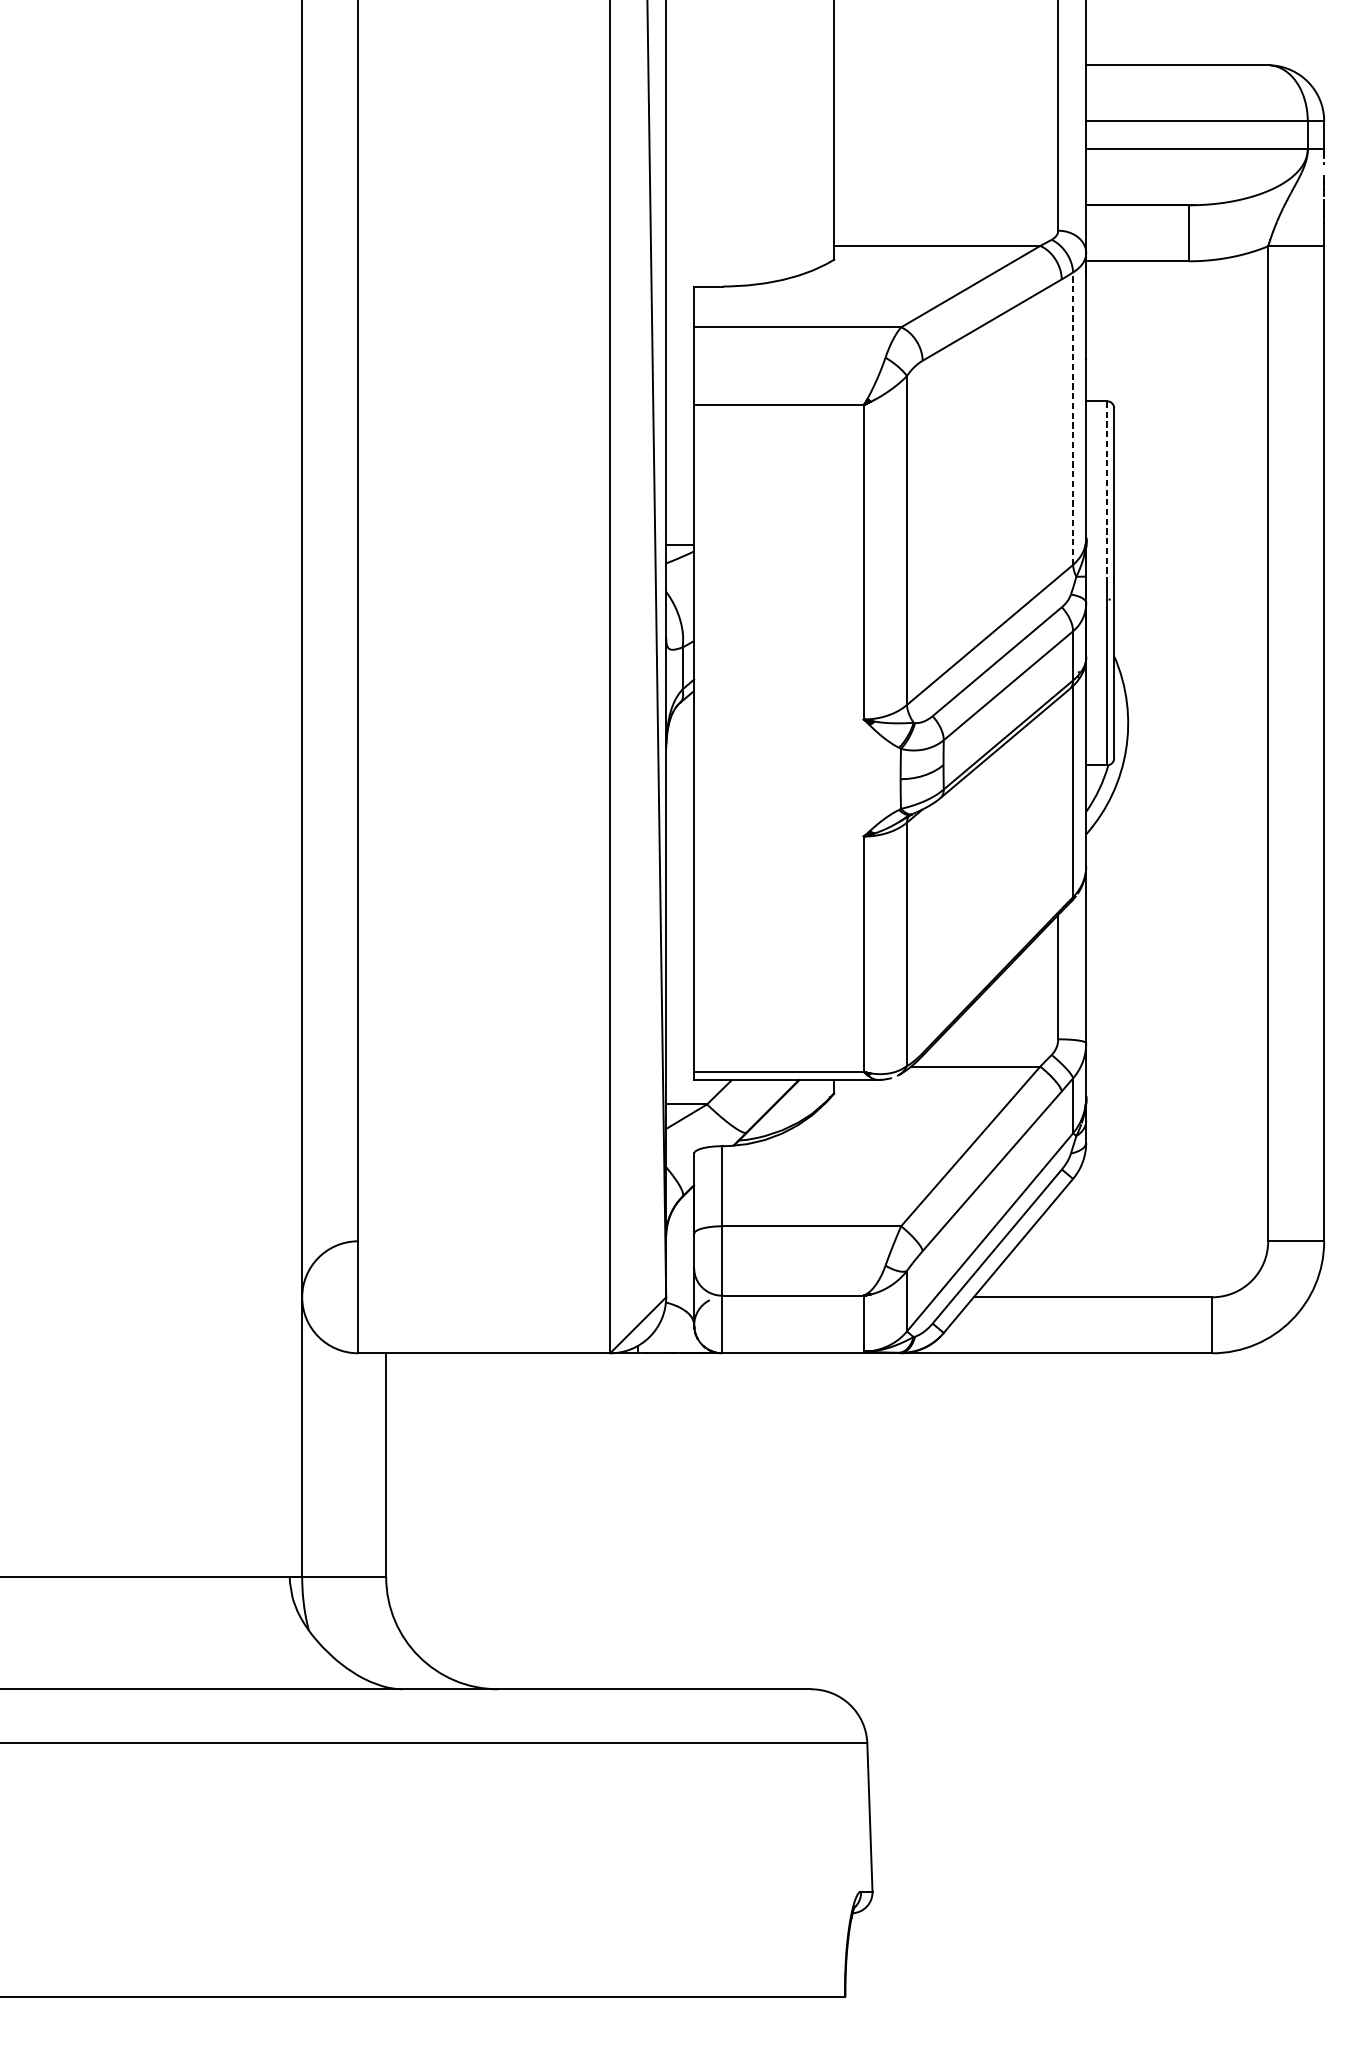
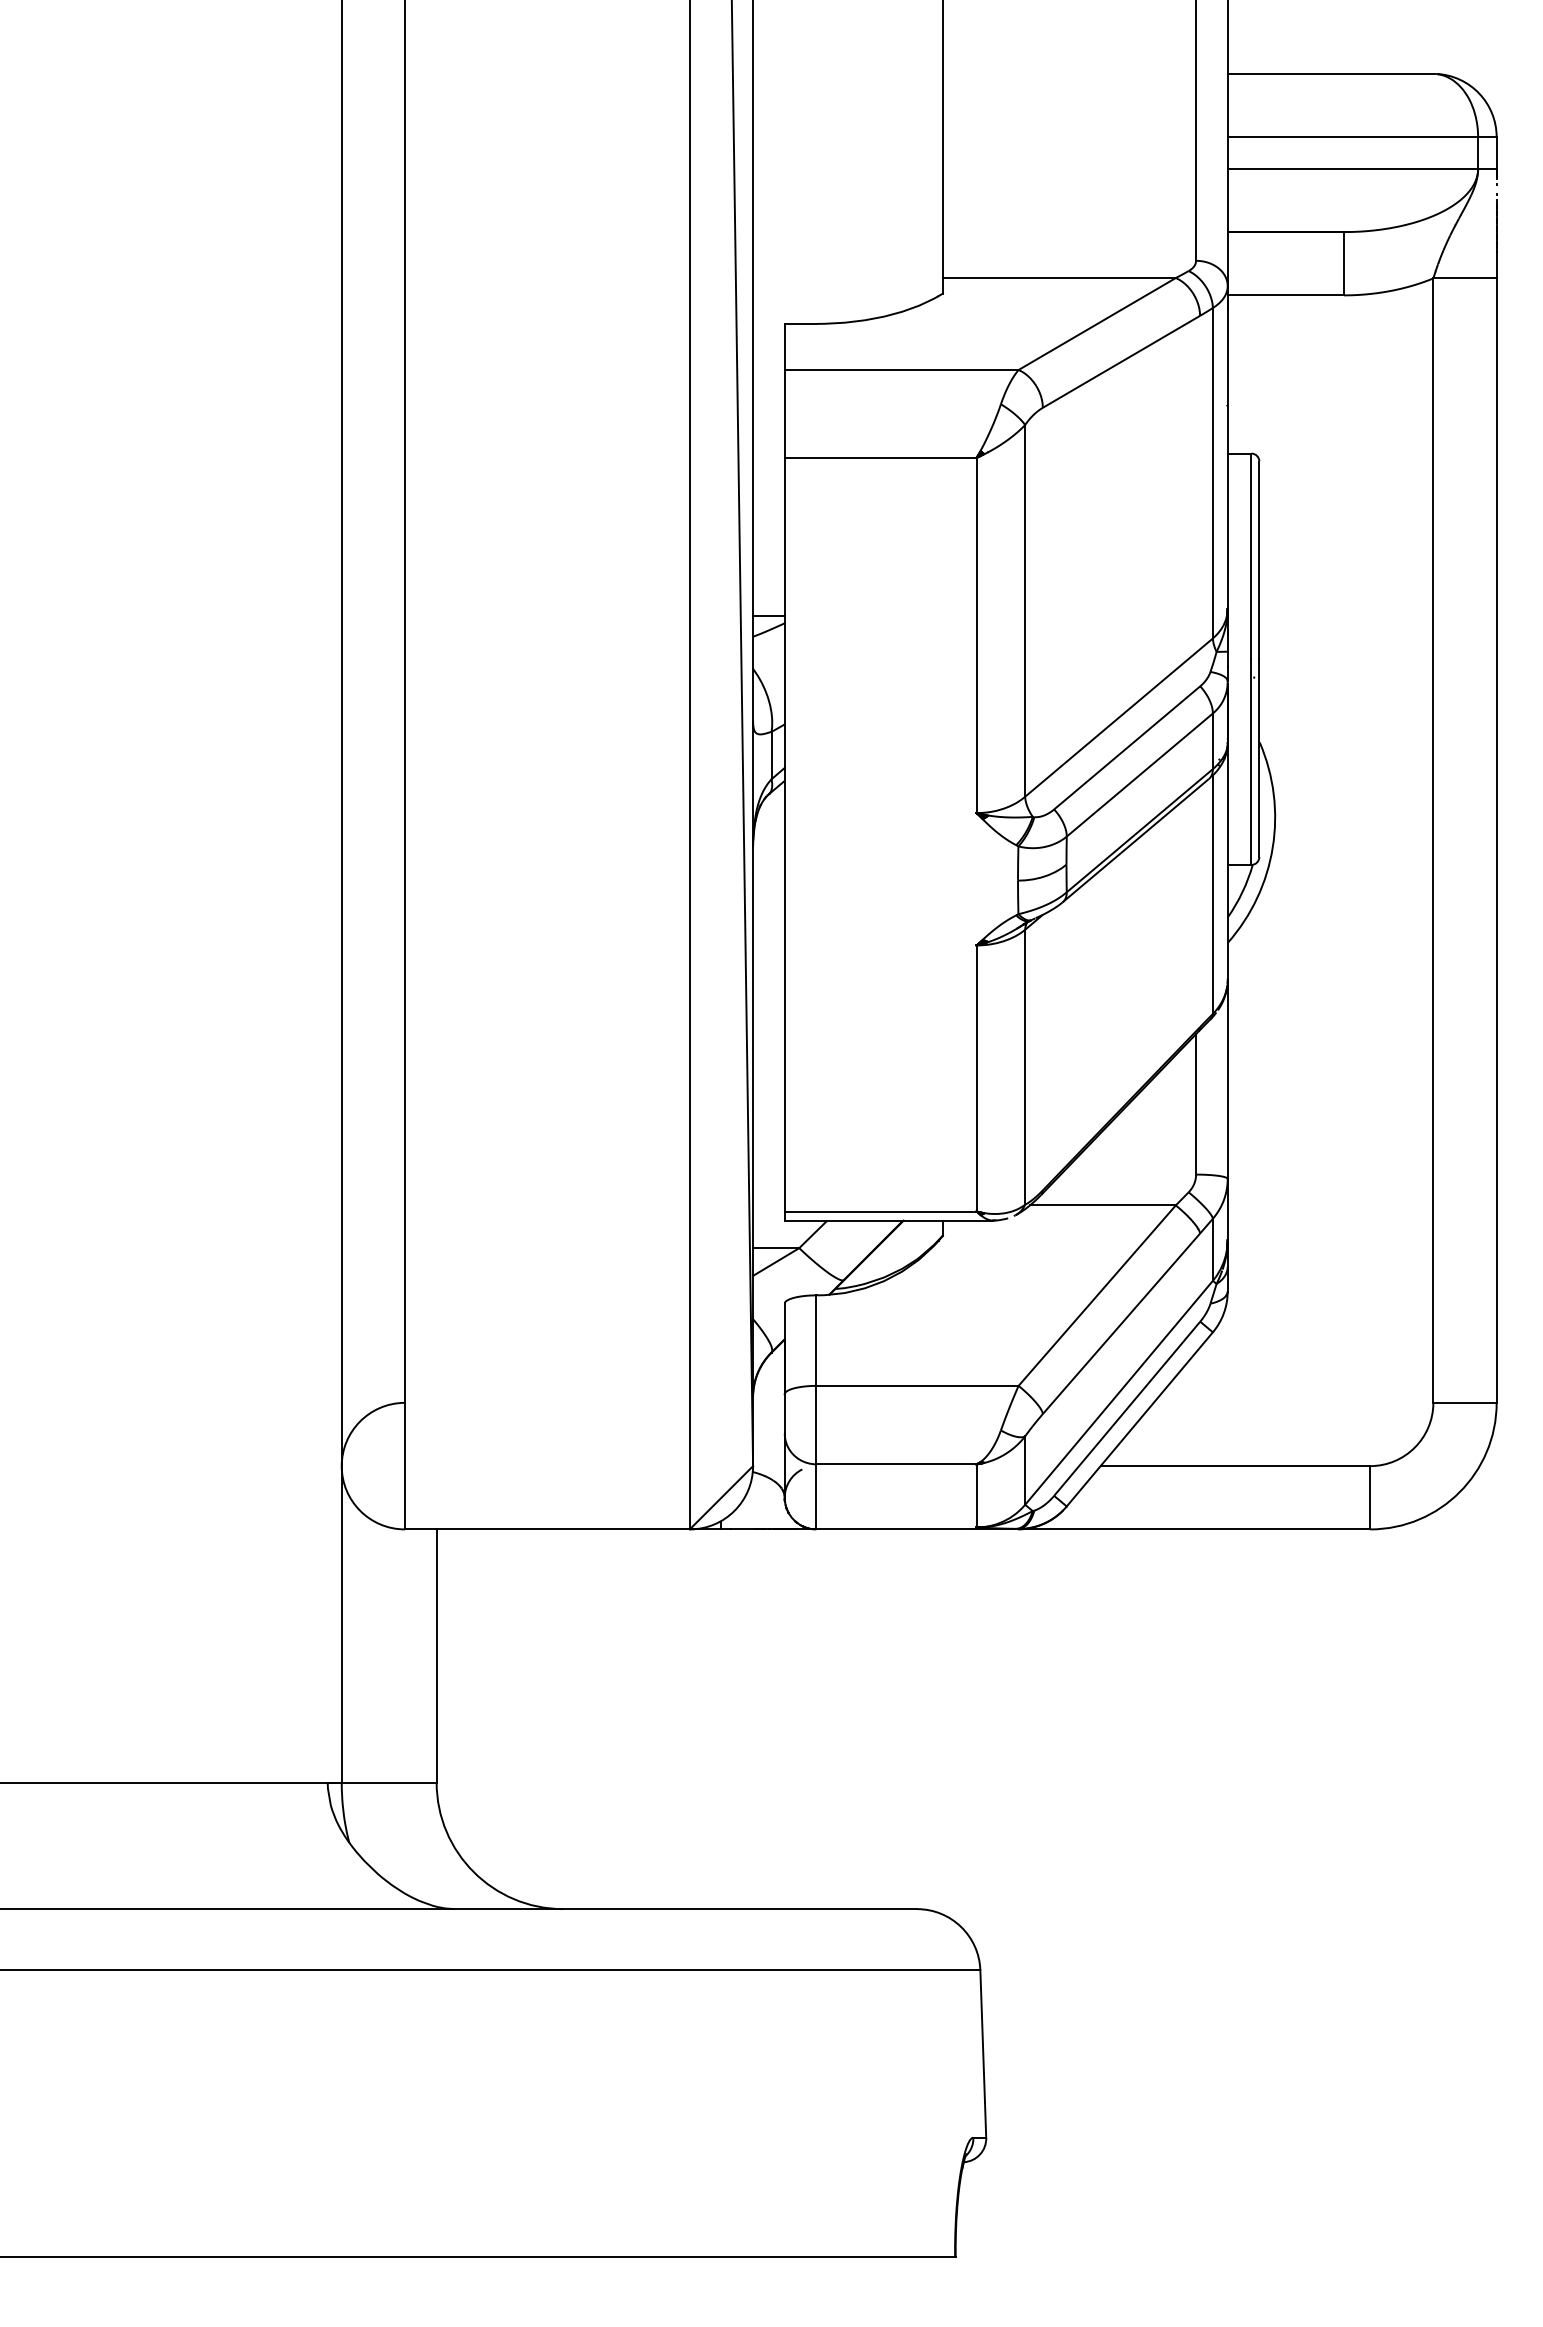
line: (1072, 418) -> (1212, 472), dashed -> solid
line: (1107, 492) -> (1251, 556), dashed -> solid

